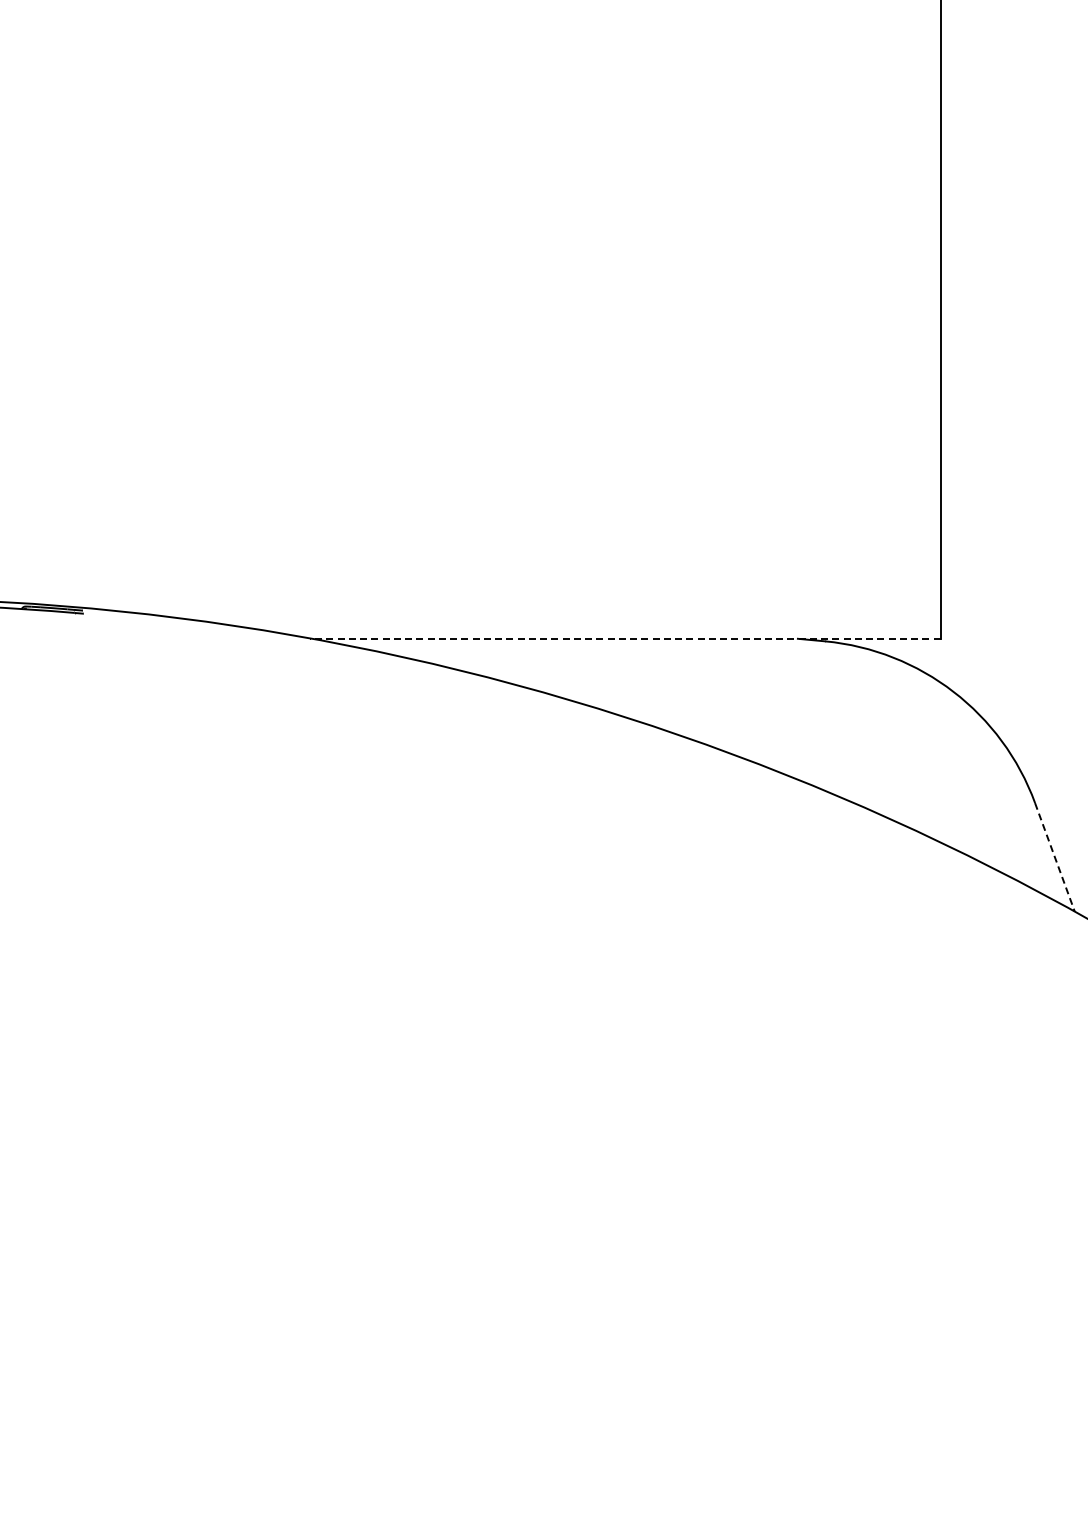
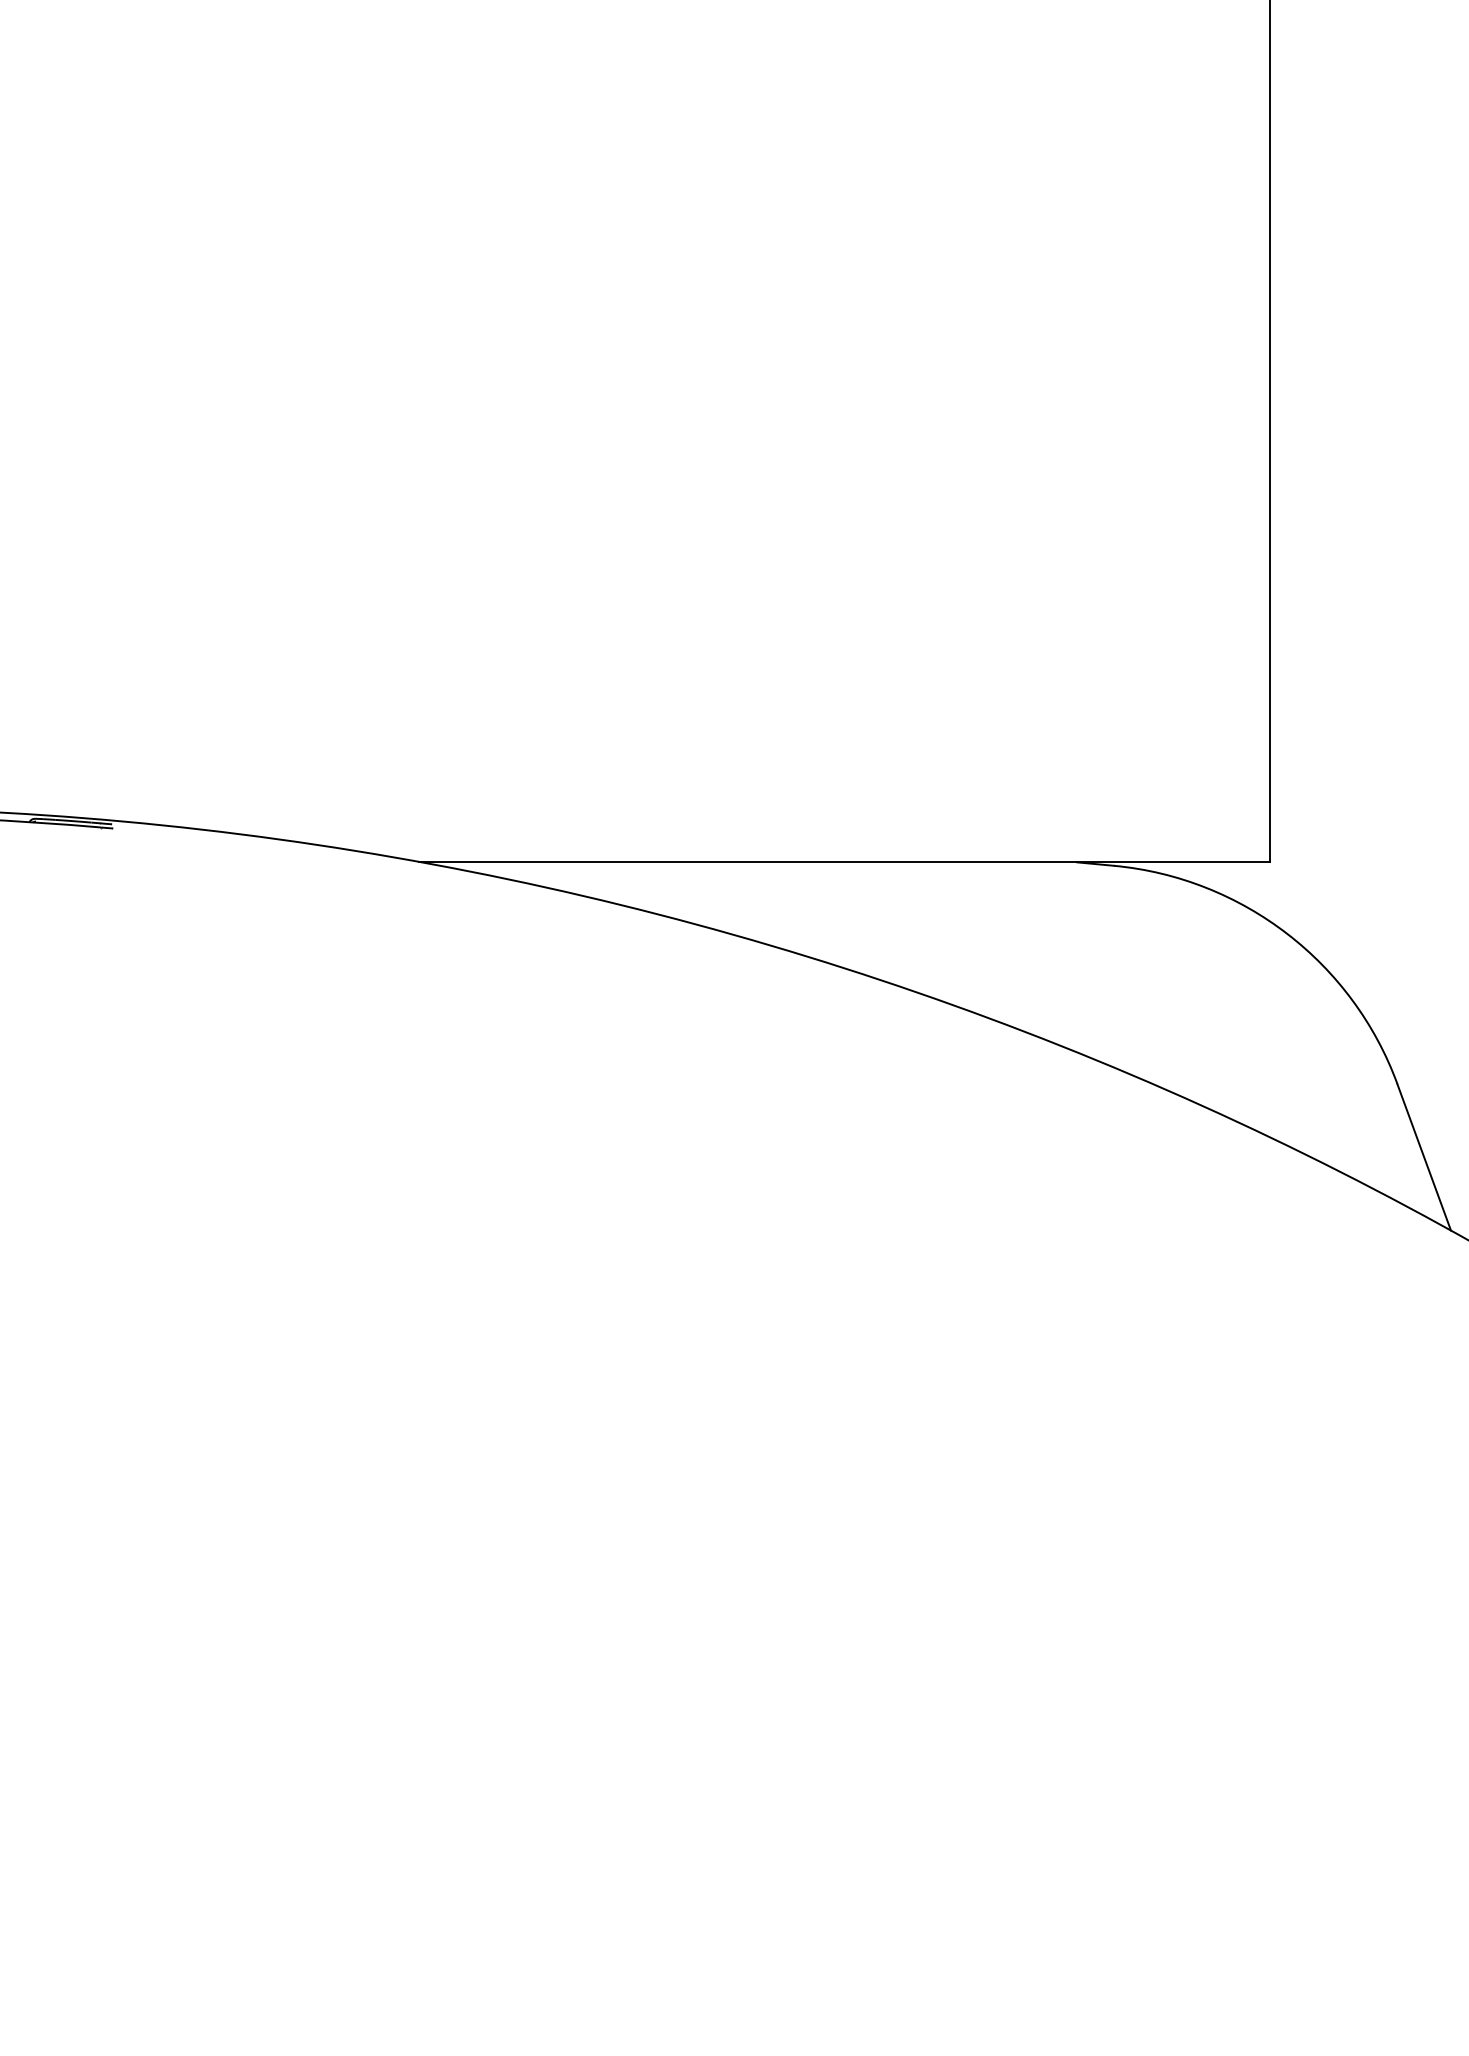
line: (624, 638) -> (843, 861), dashed -> solid
line: (1054, 857) -> (1423, 1157), dashed -> solid

